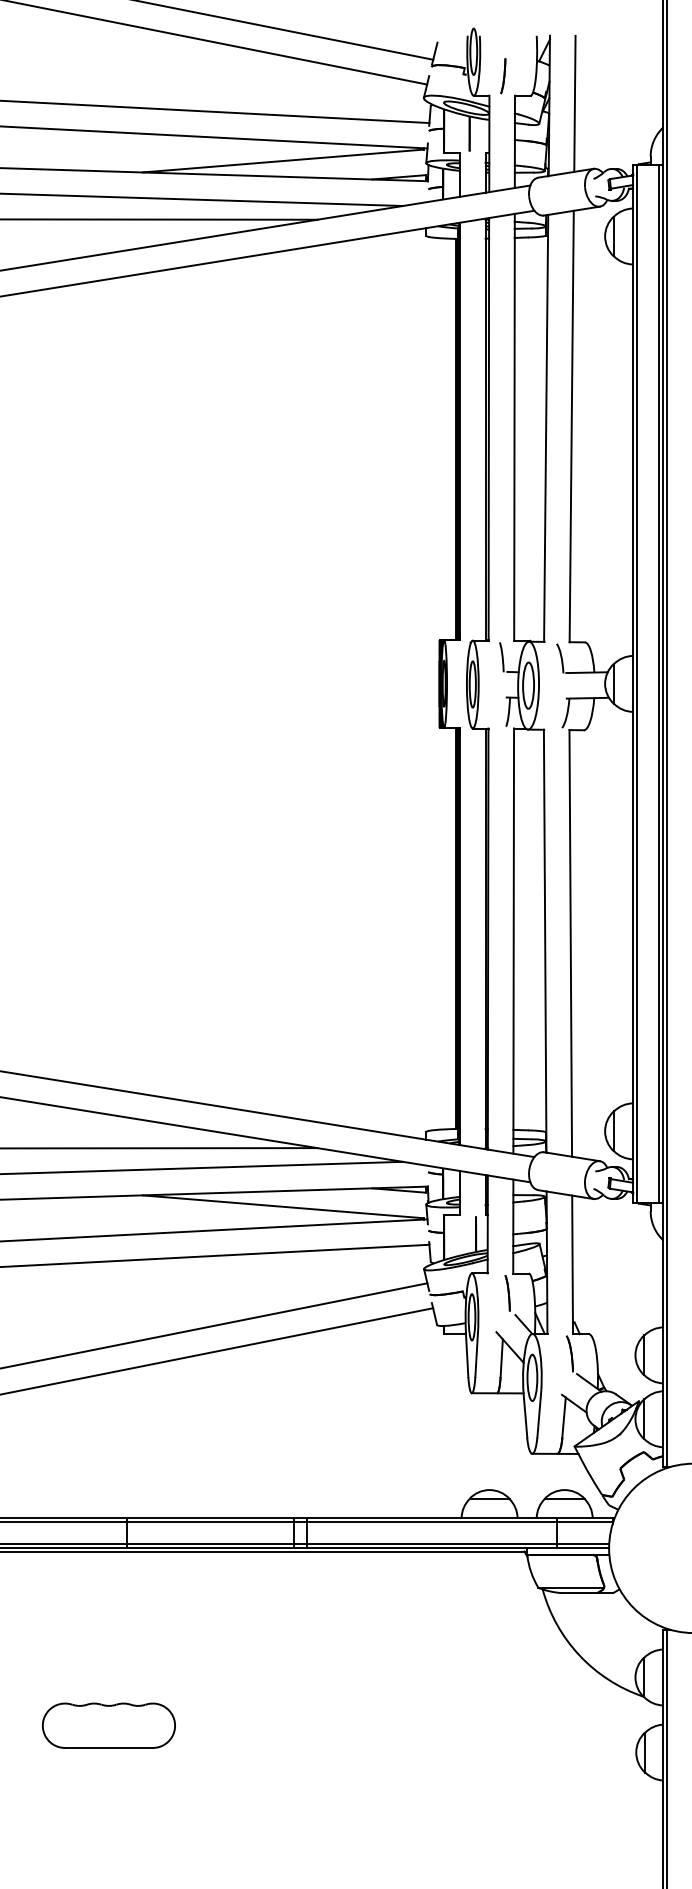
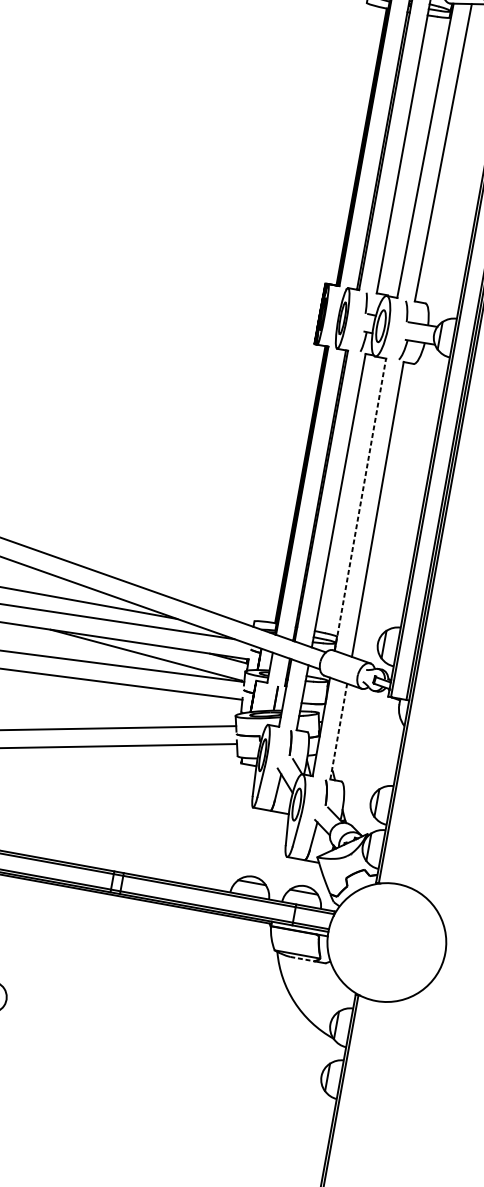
line: (545, 940) -> (360, 504), solid -> dashed
line: (572, 1264) -> (338, 731), solid -> dashed
line: (580, 1593) -> (302, 959), solid -> dashed

